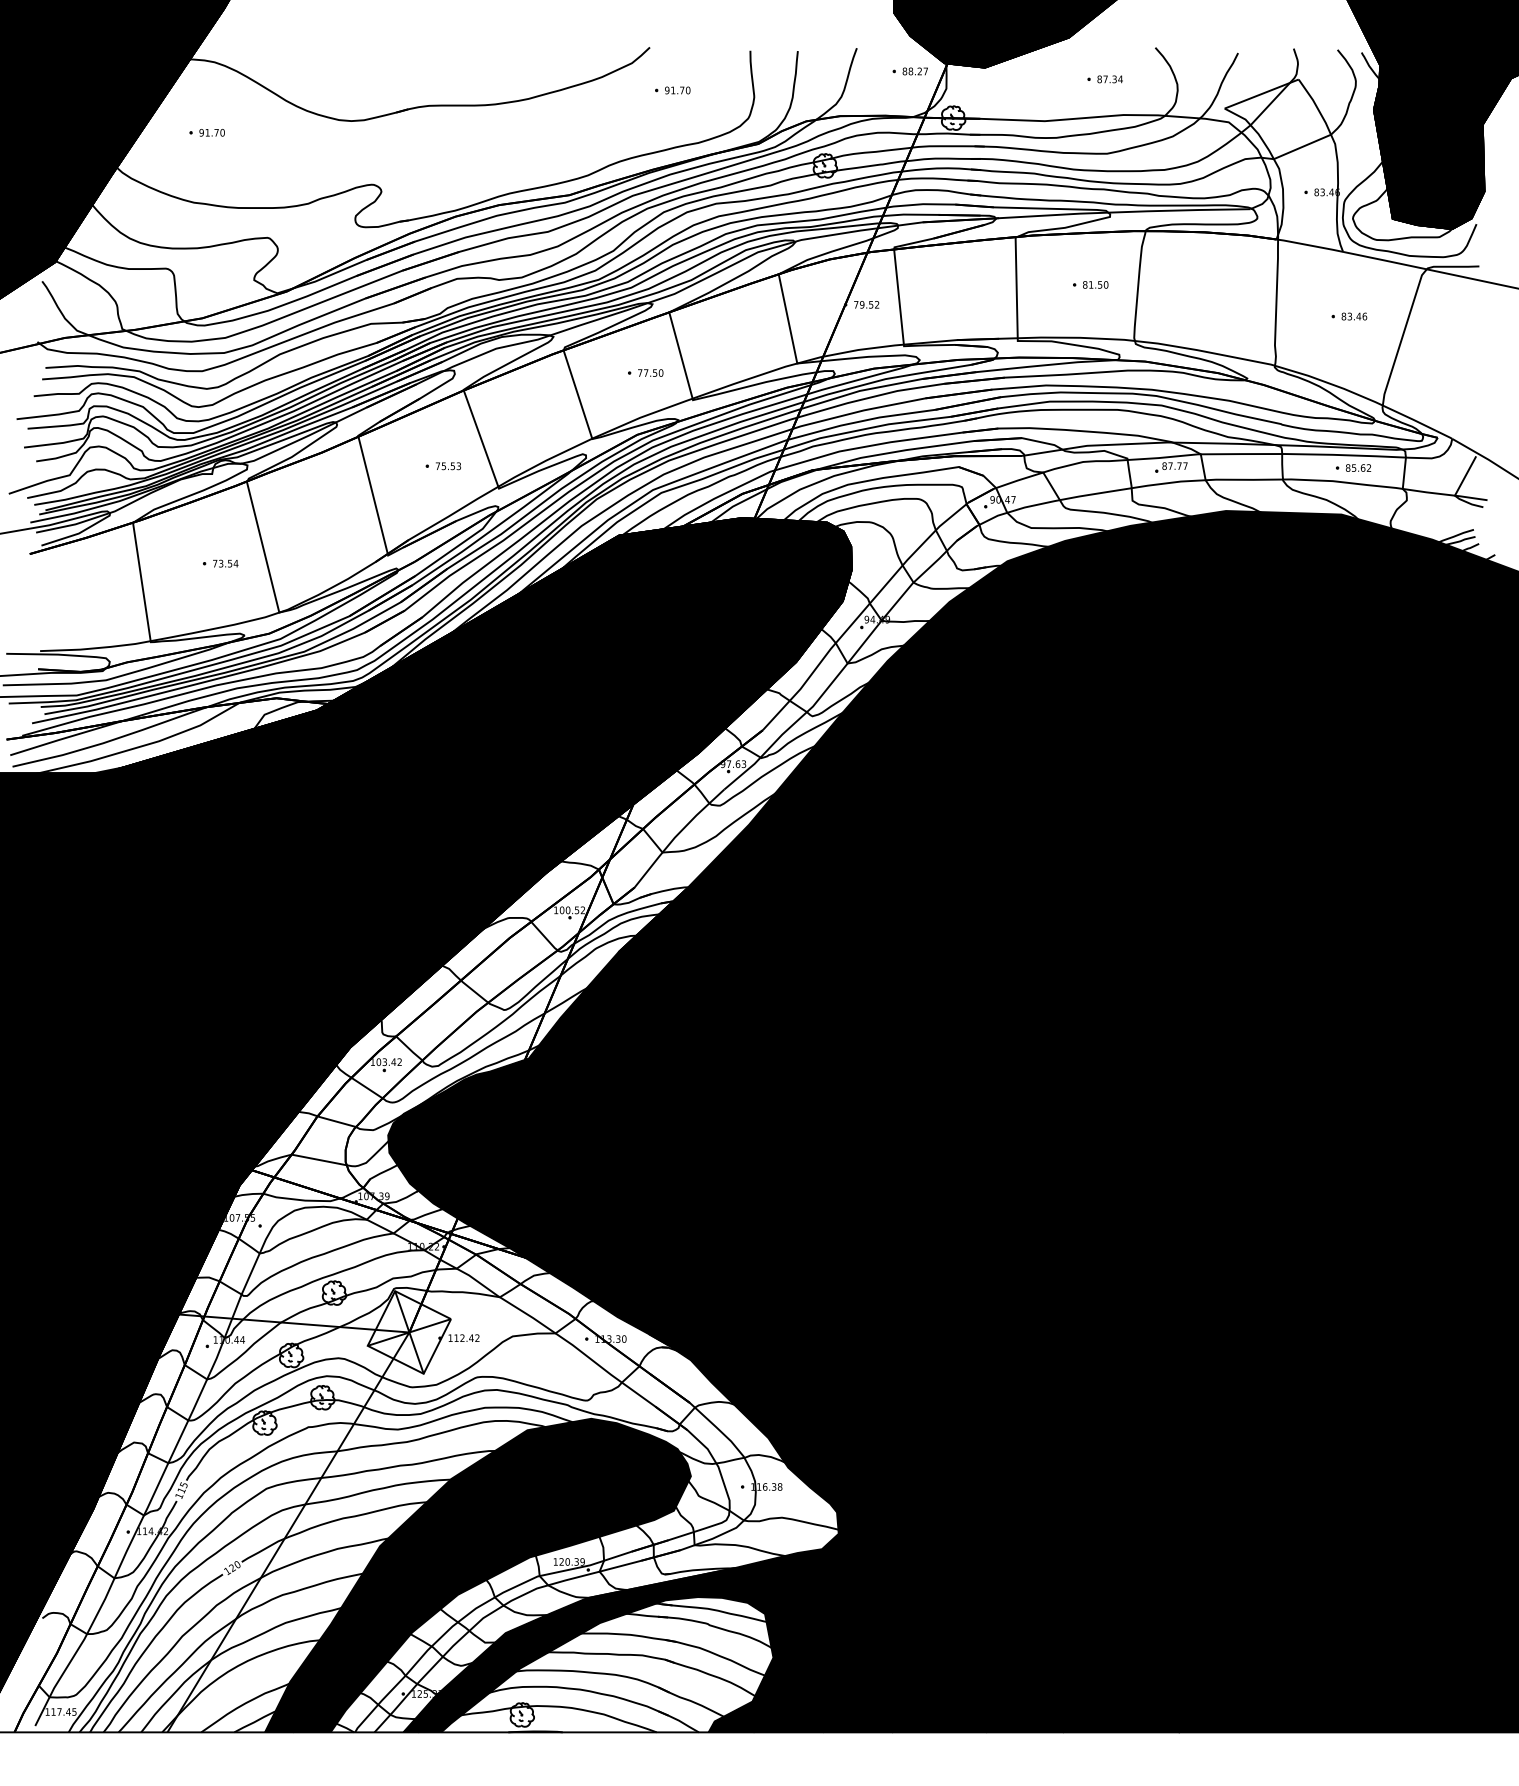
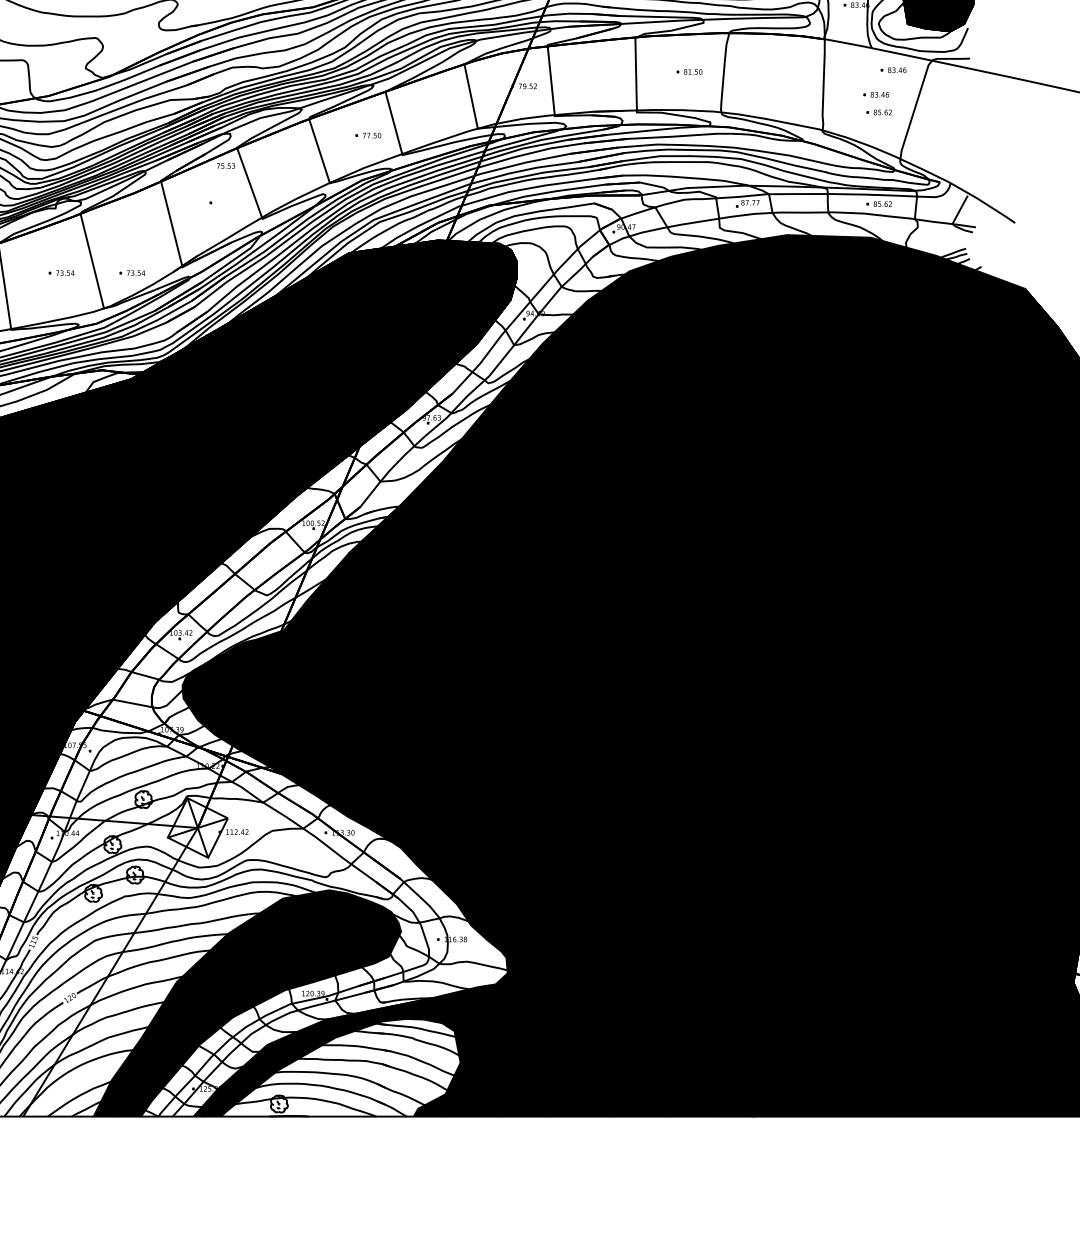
part: (1373, 282) -> (893, 70), added
part: (1353, 340) -> (879, 112), added
text: (448, 466) -> (226, 166), moved
part: (318, 563) -> (132, 273), added

